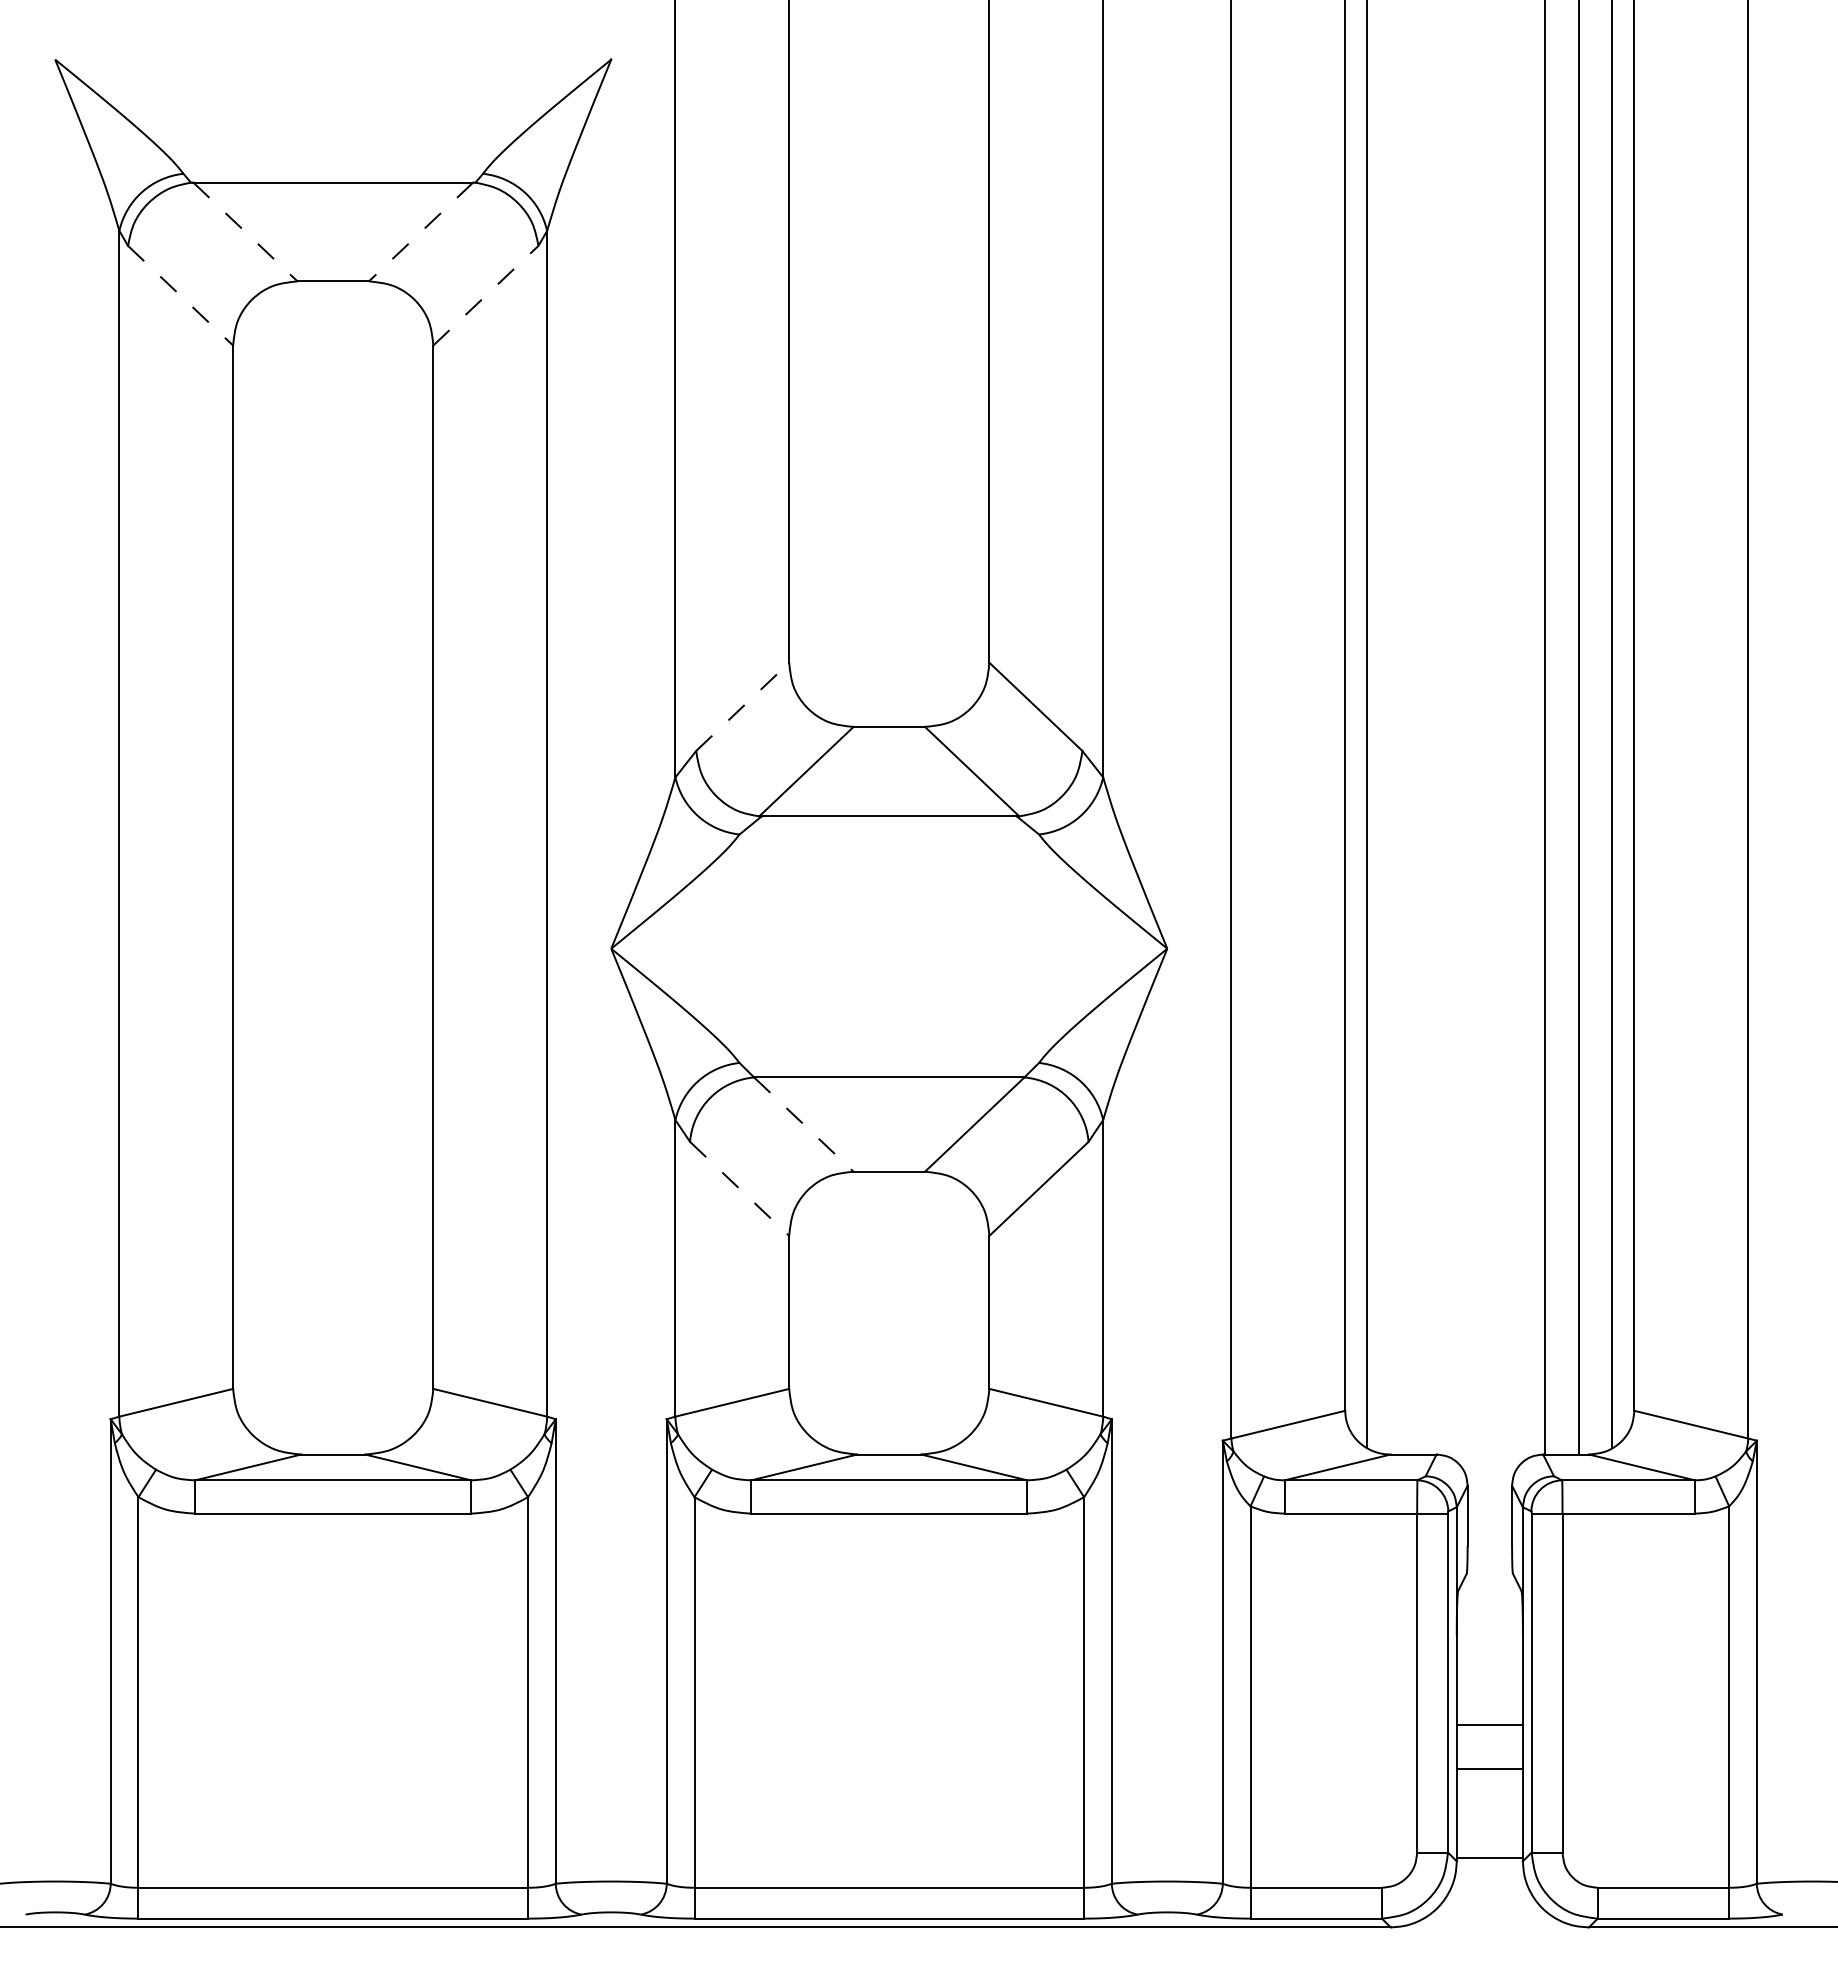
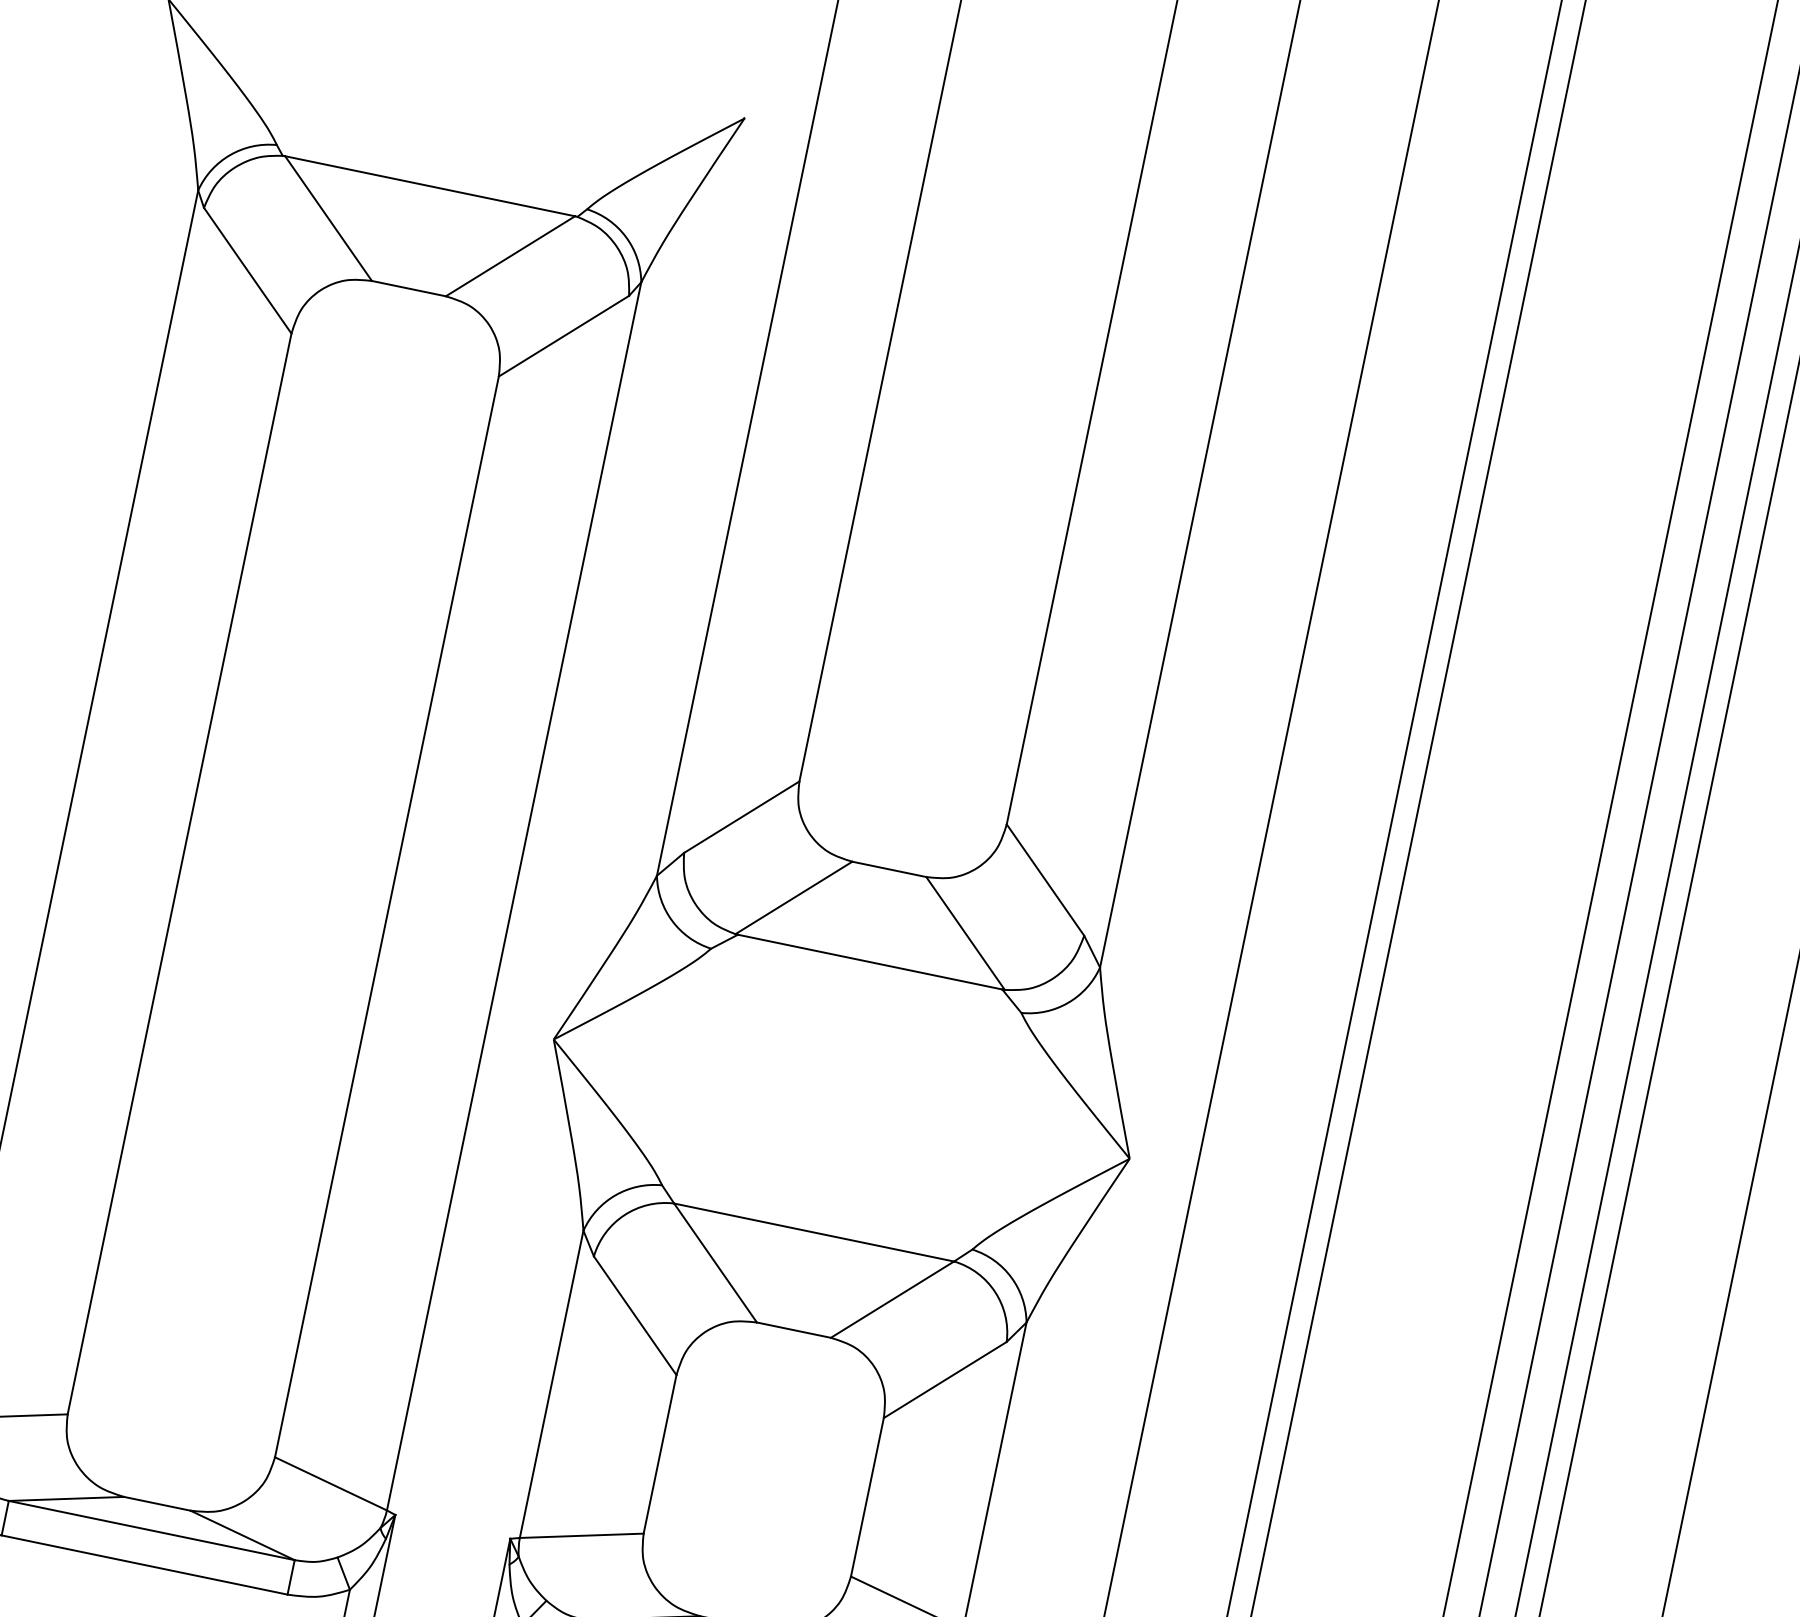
line: (245, 231) -> (328, 218), dashed -> solid
line: (421, 231) -> (511, 255), dashed -> solid
line: (486, 295) -> (564, 336), dashed -> solid
line: (180, 296) -> (247, 271), dashed -> solid
line: (743, 706) -> (742, 816), dashed -> solid
line: (803, 1124) -> (715, 1262), dashed -> solid
line: (739, 1189) -> (634, 1316), dashed -> solid

